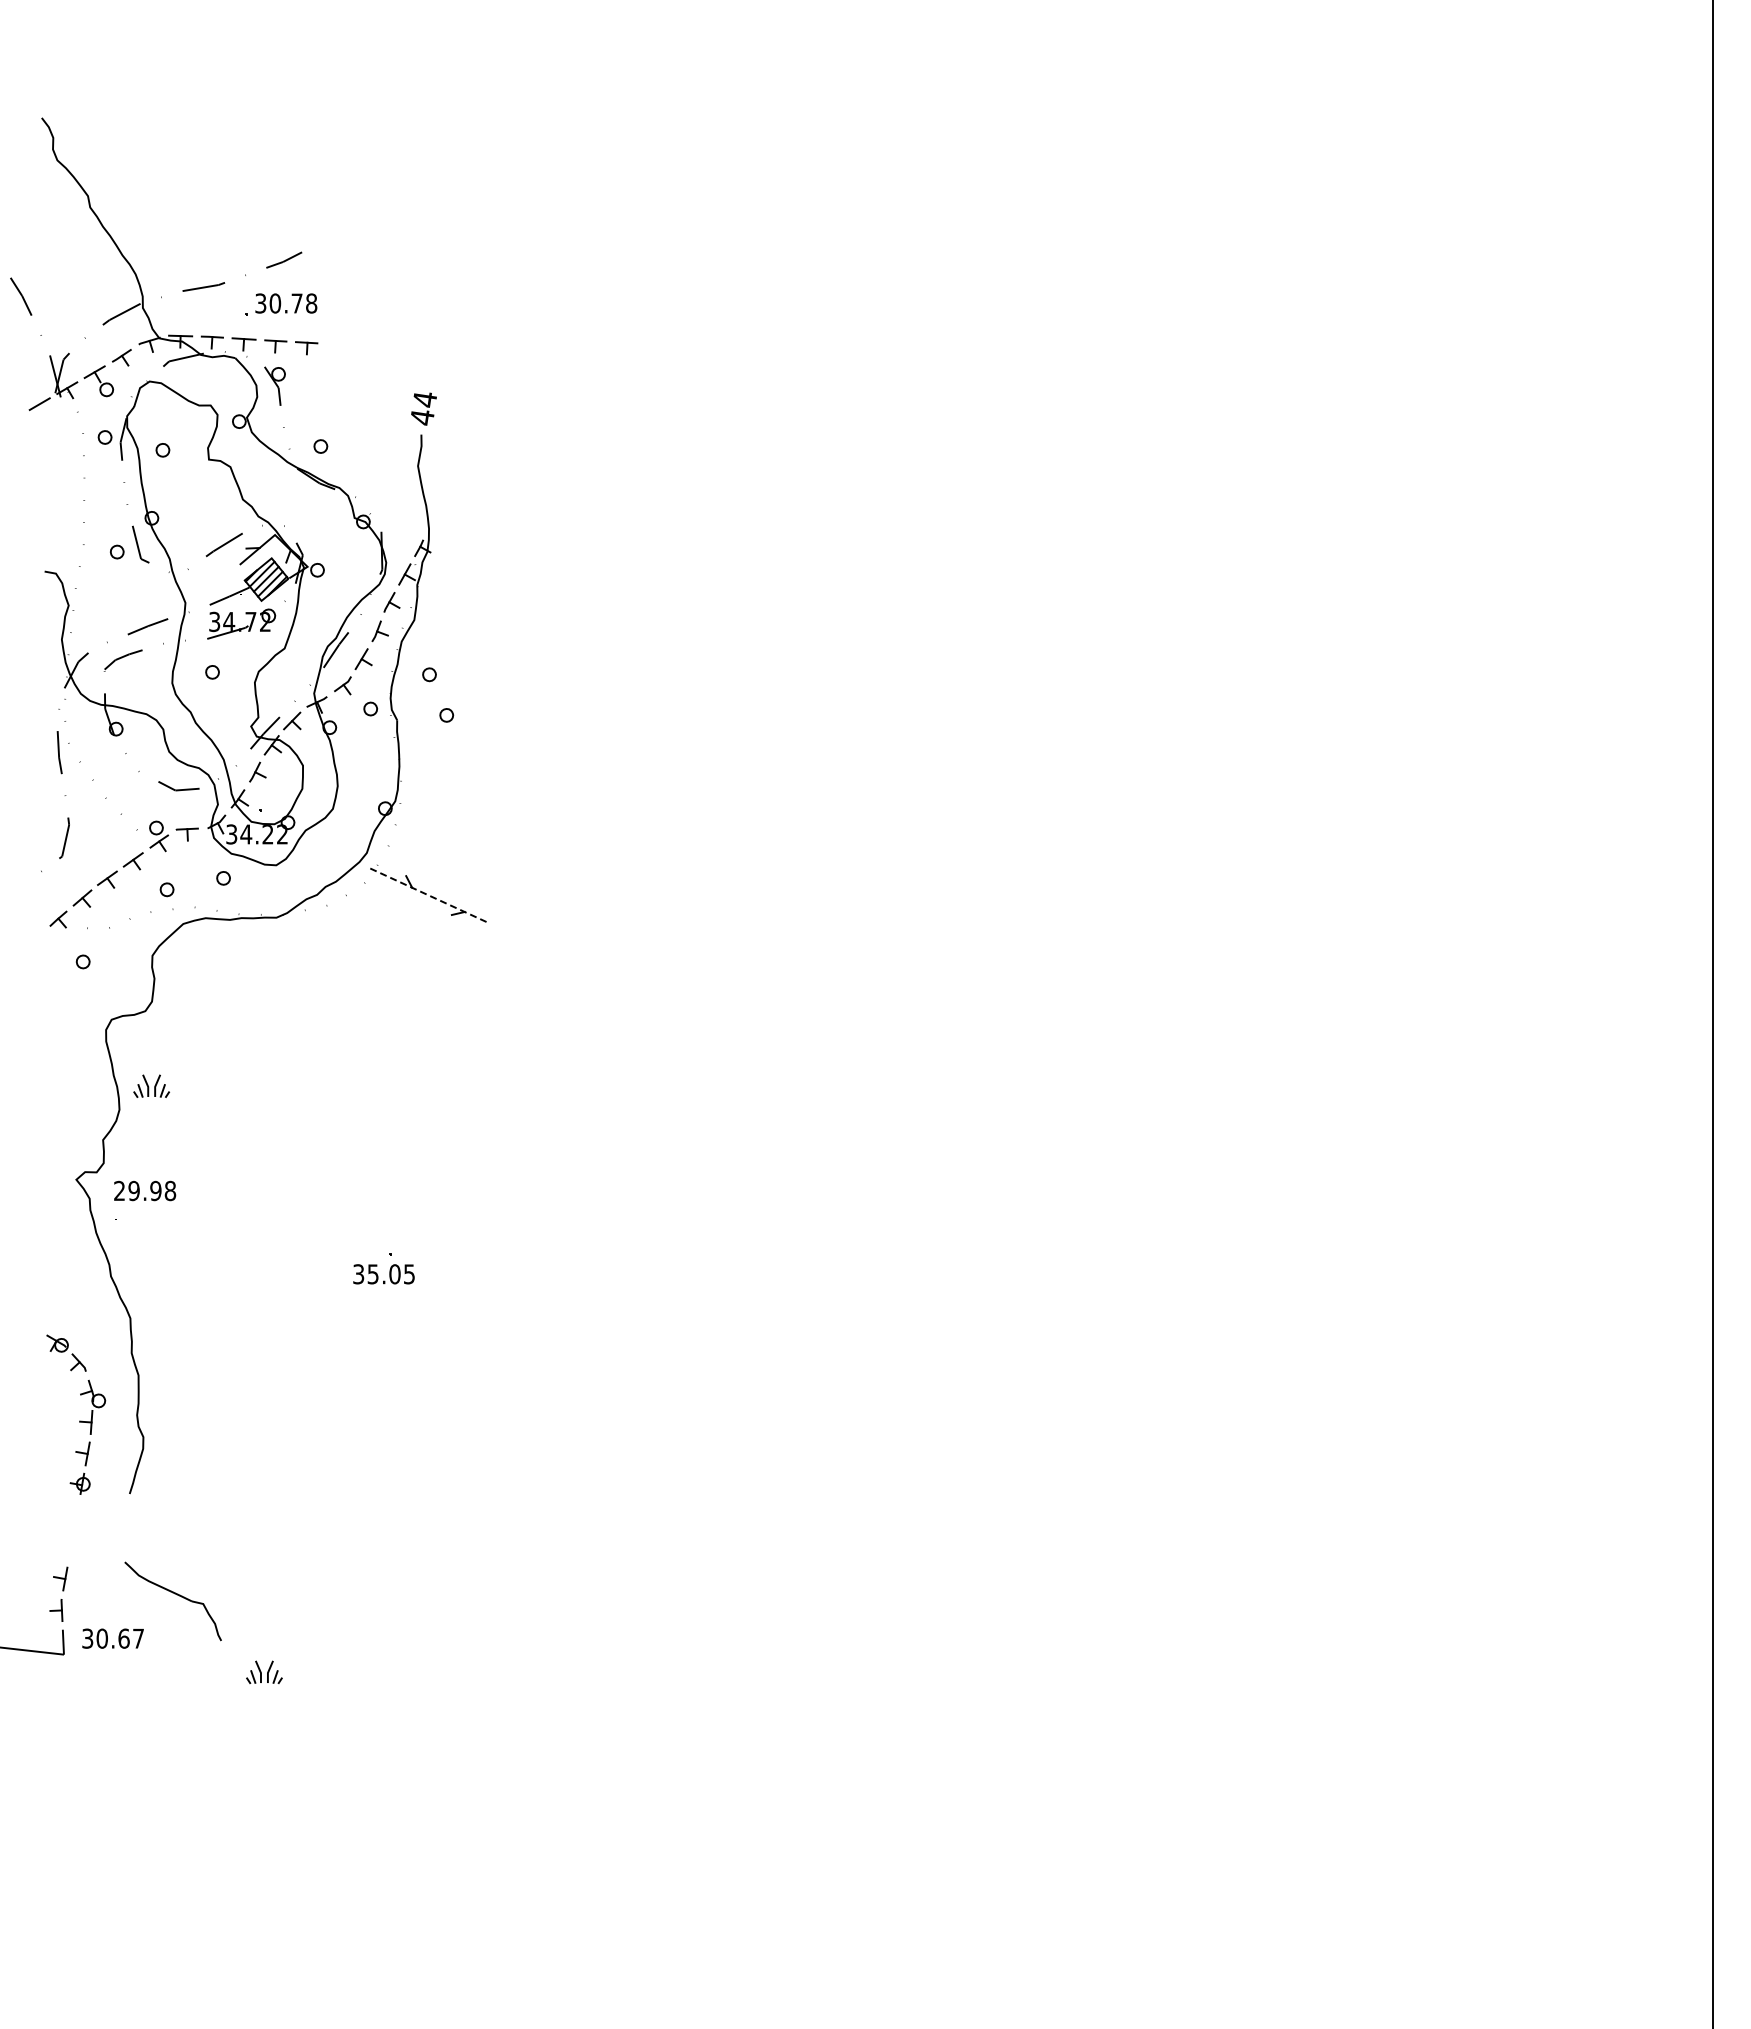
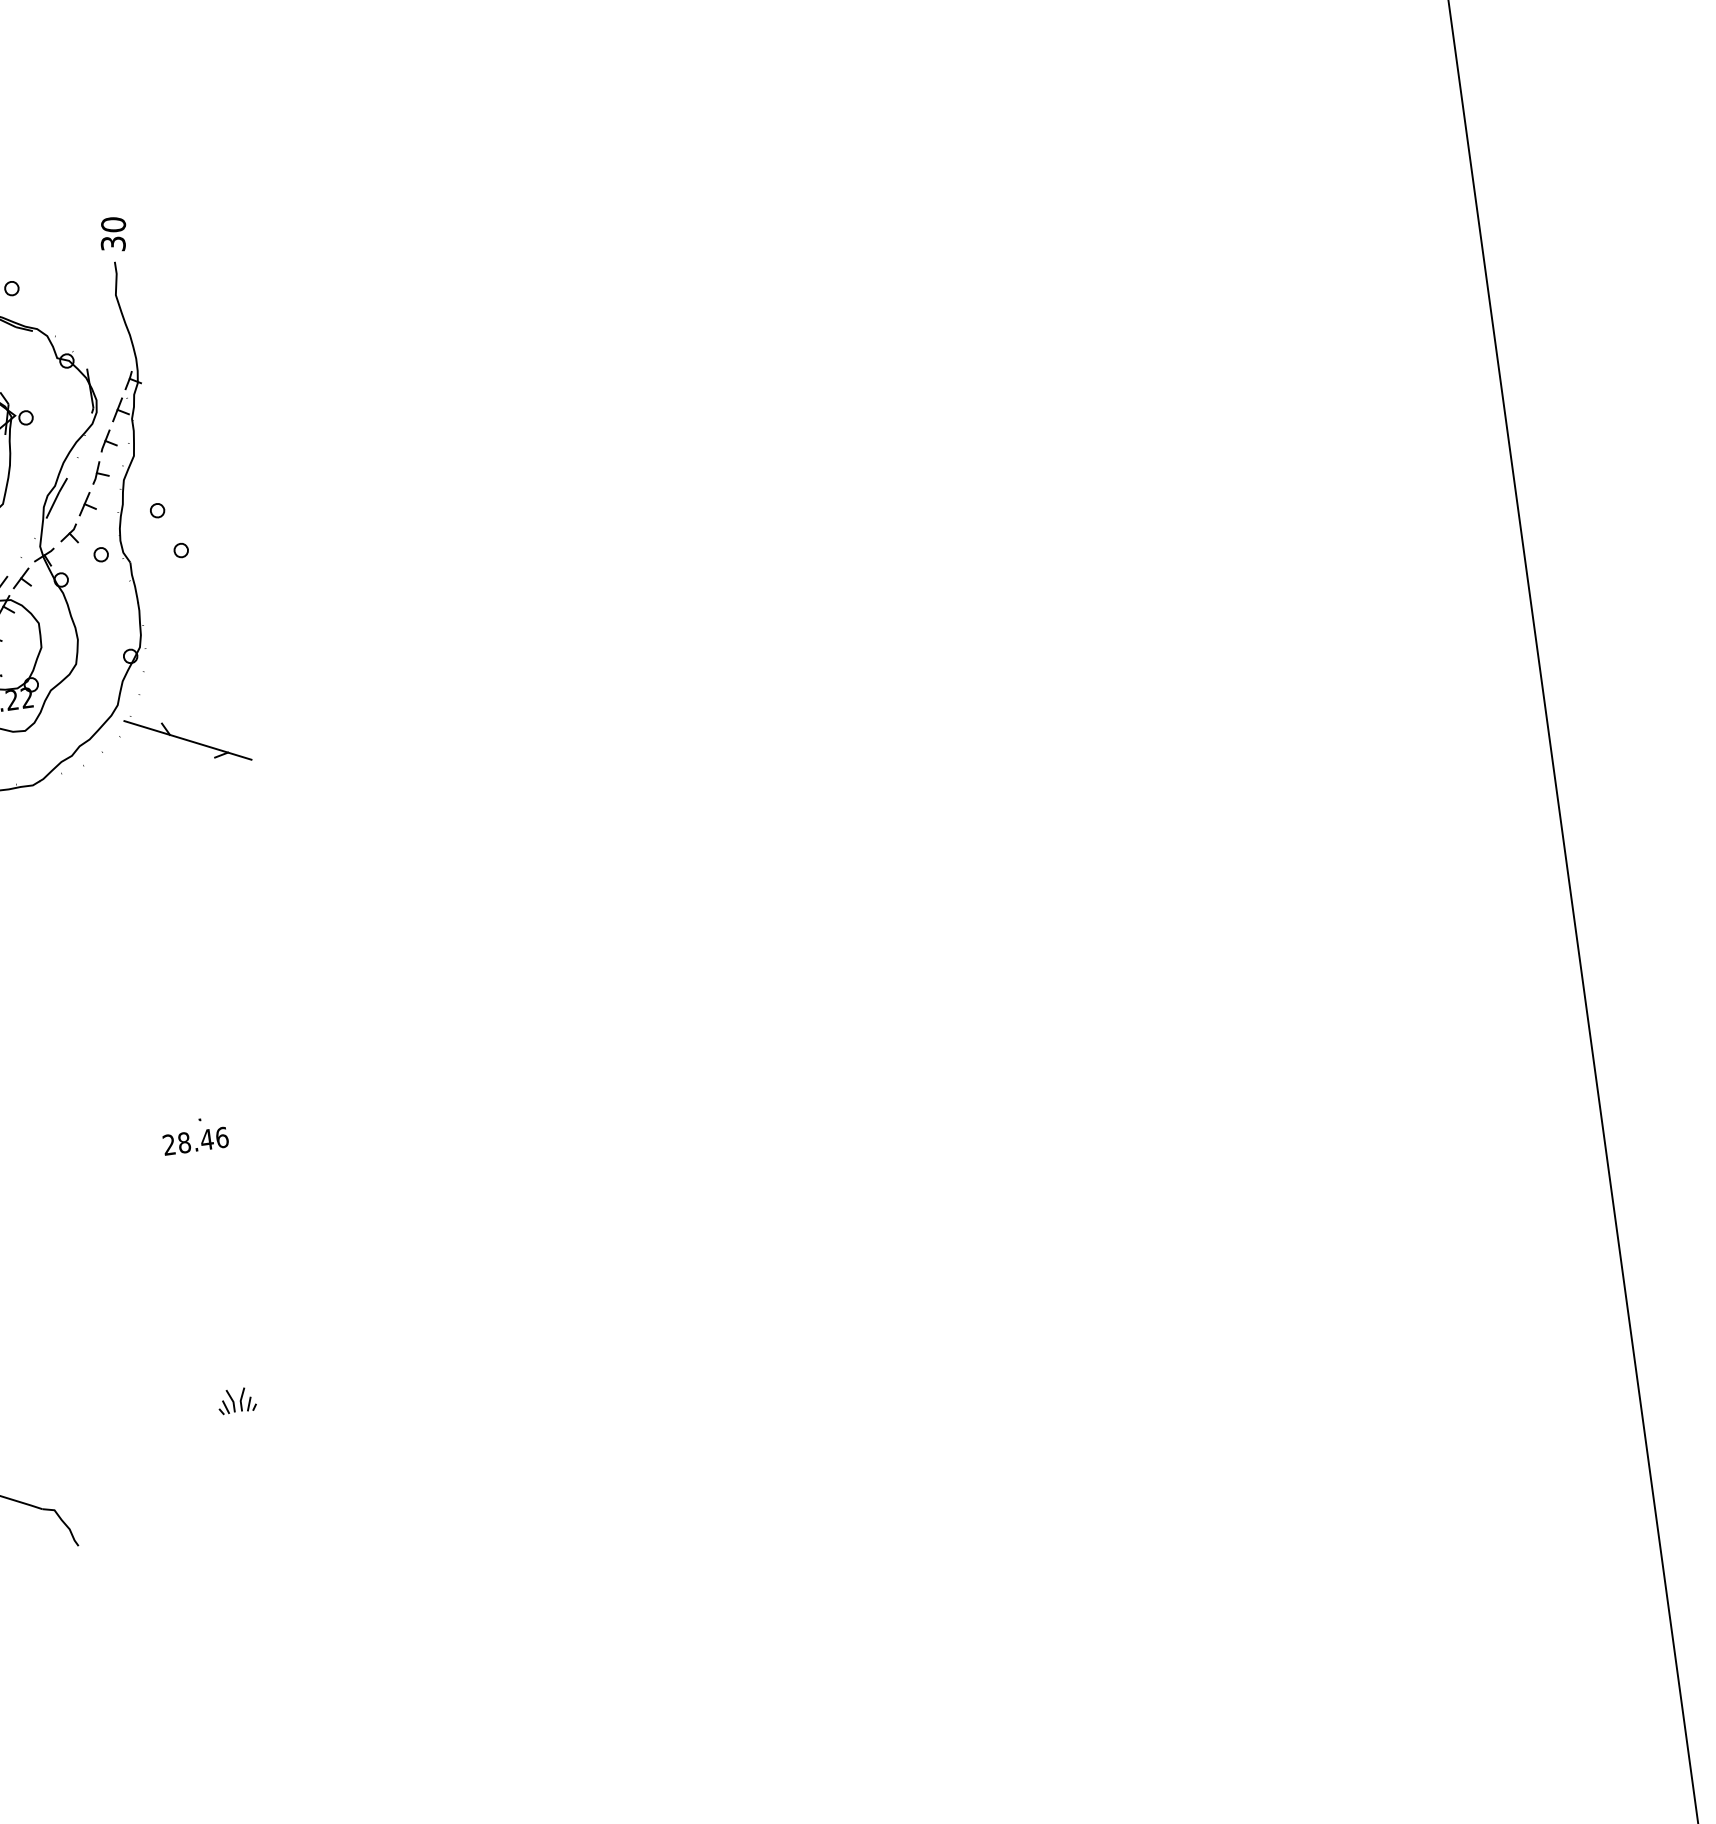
text: (423, 408) -> (113, 234), 44 -> 30
line: (428, 895) -> (187, 740), dashed -> solid
text: (384, 1274) -> (196, 1141), 35.05 -> 28.46
part: (264, 1671) -> (236, 1399), moved

